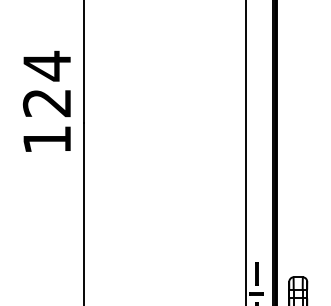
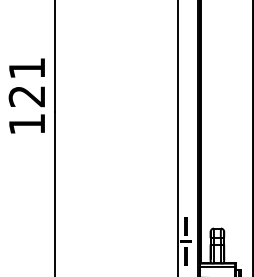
text: (46, 66) -> (26, 68), 124 -> 121

